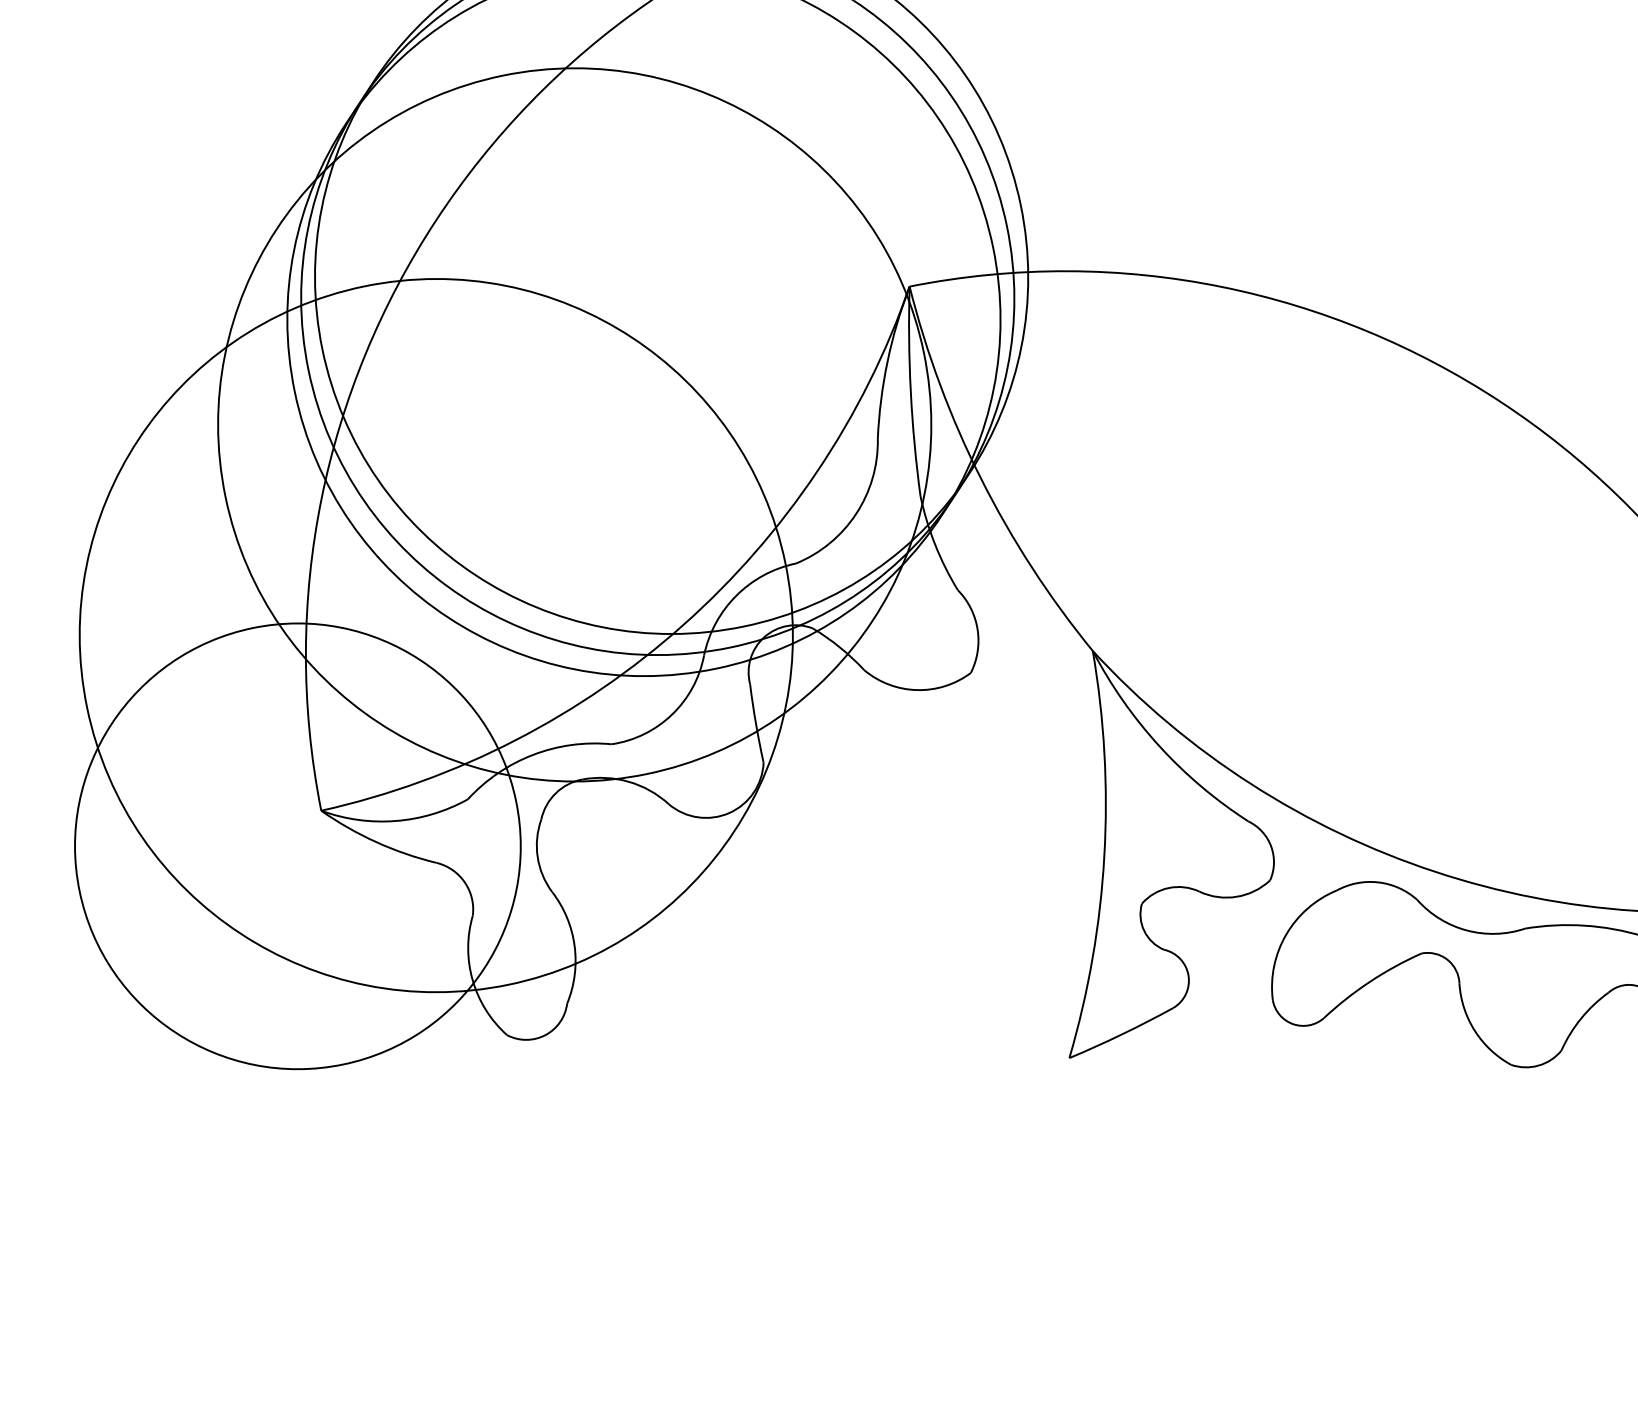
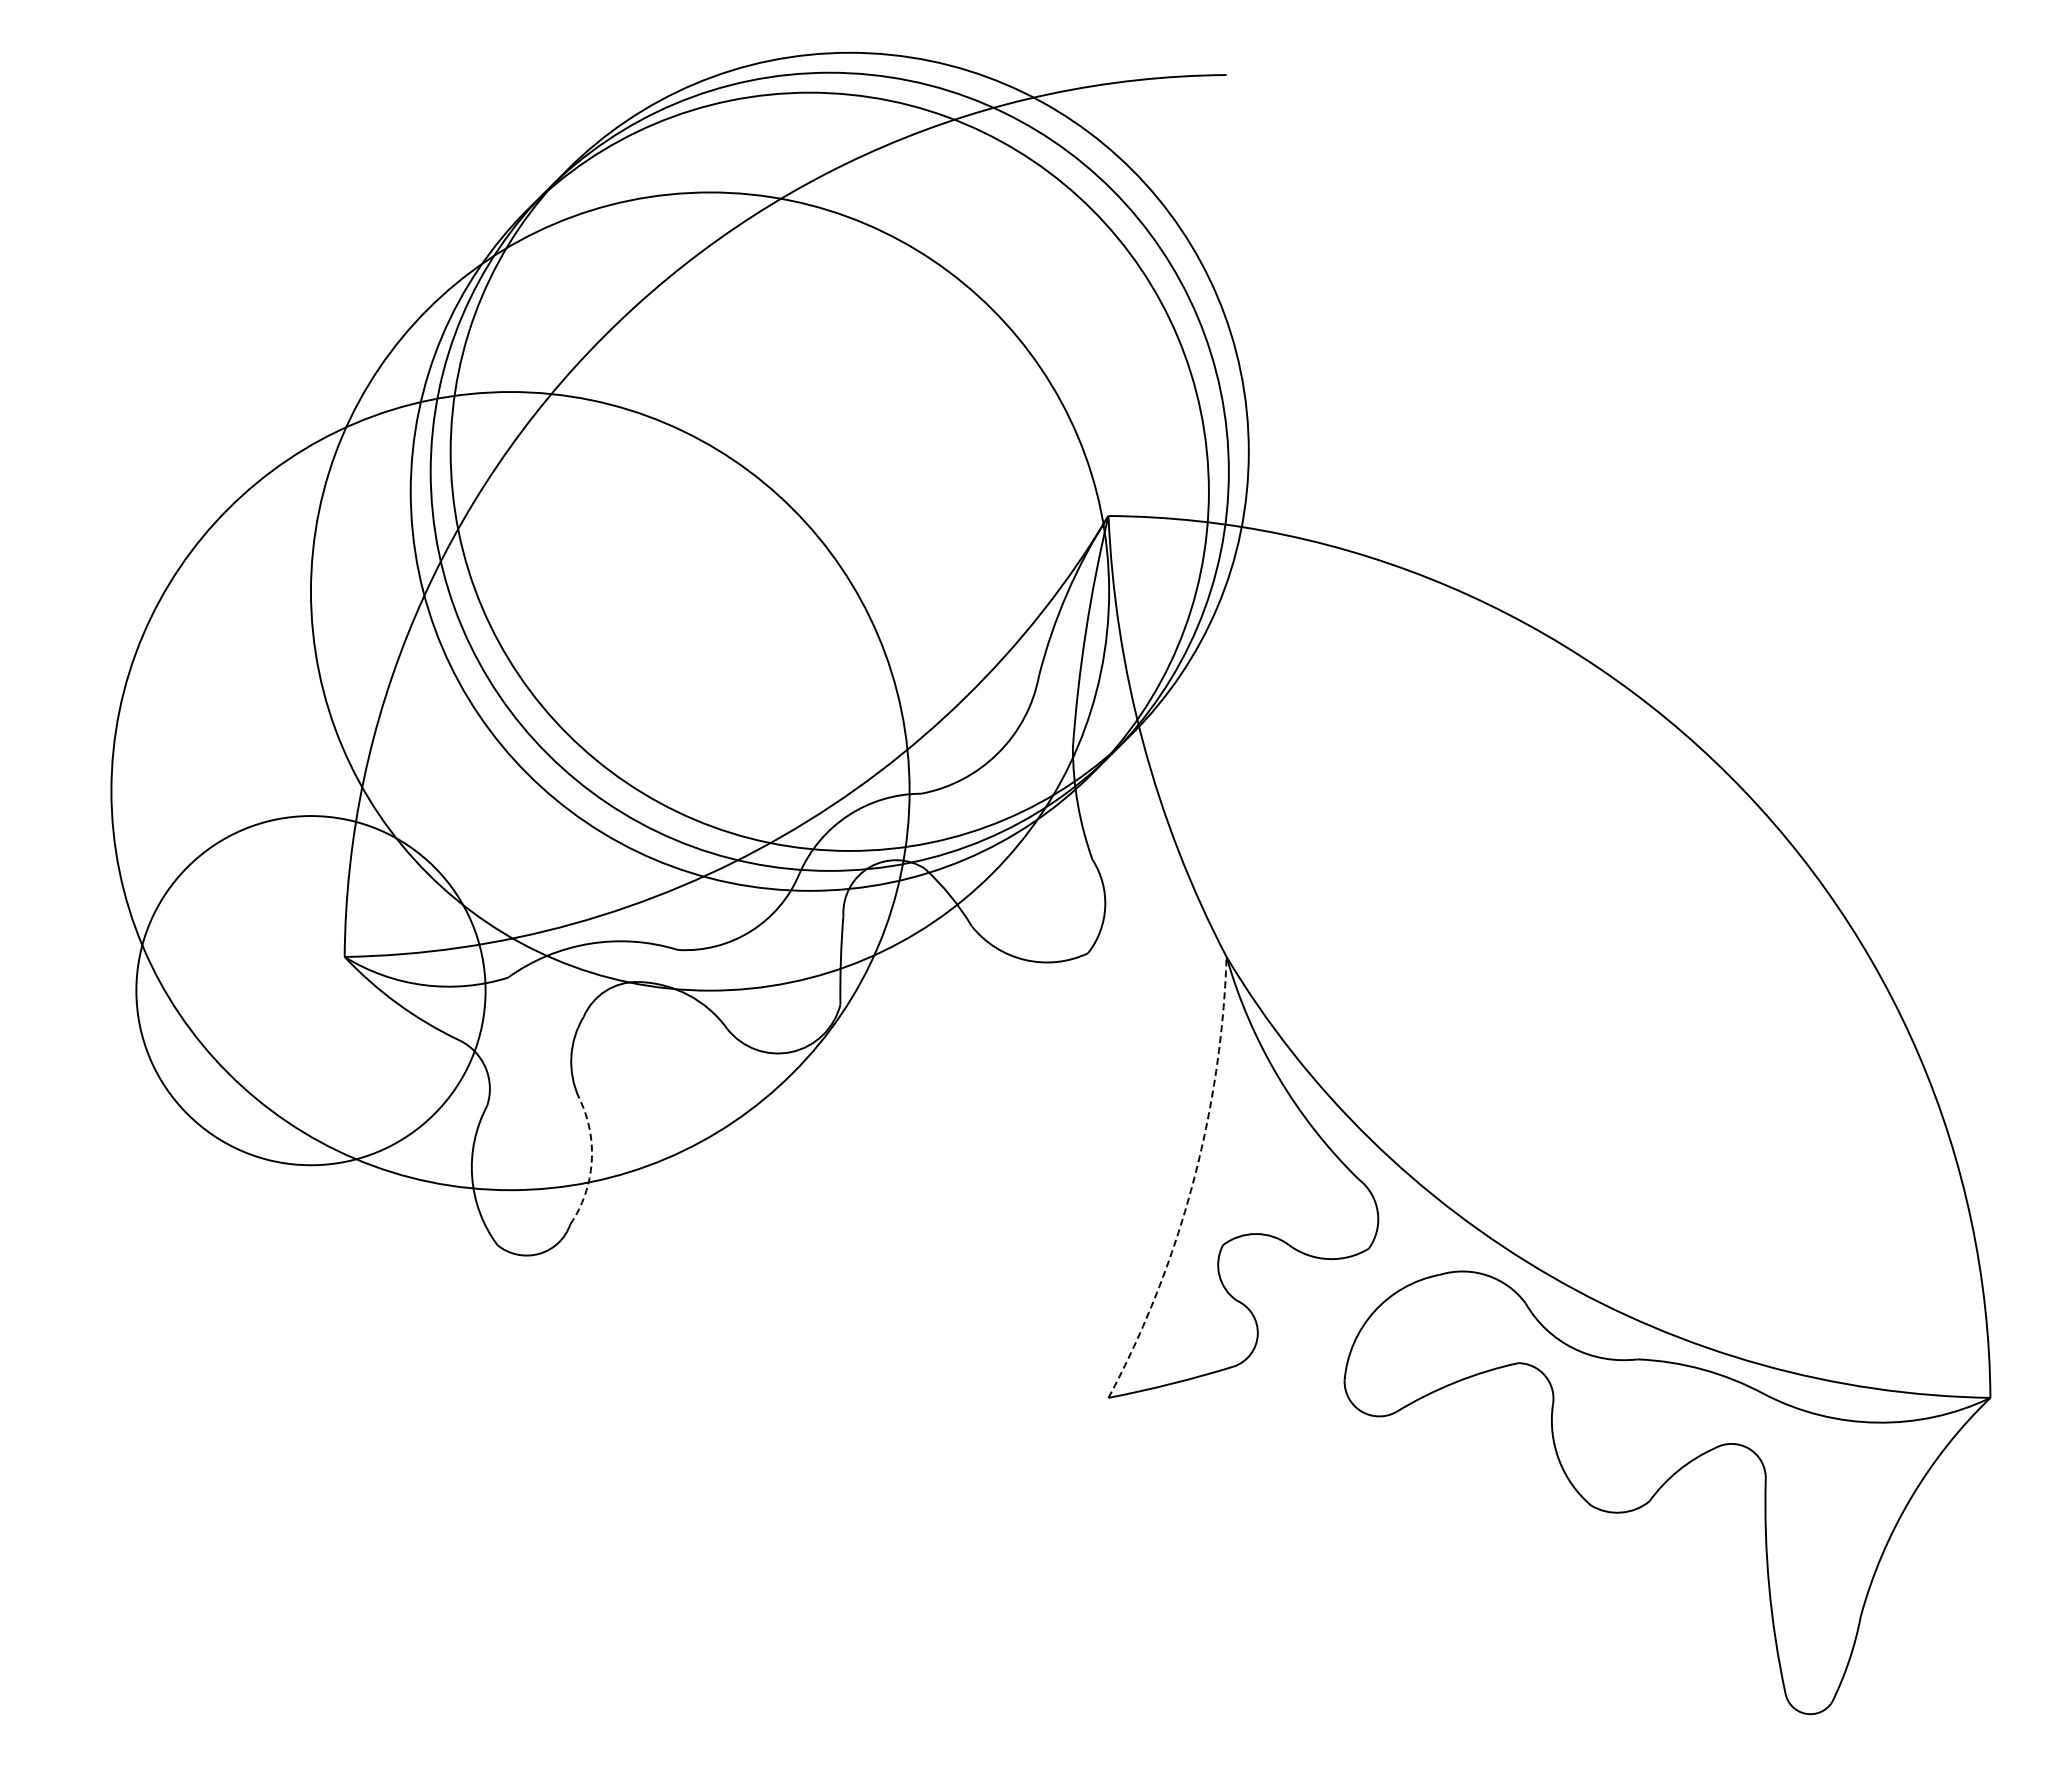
circle: (297, 846) -> (310, 990), size x0.7
arc: (1104, 856) -> (1192, 1184), solid -> dashed
arc: (574, 945) -> (591, 1162), solid -> dashed

